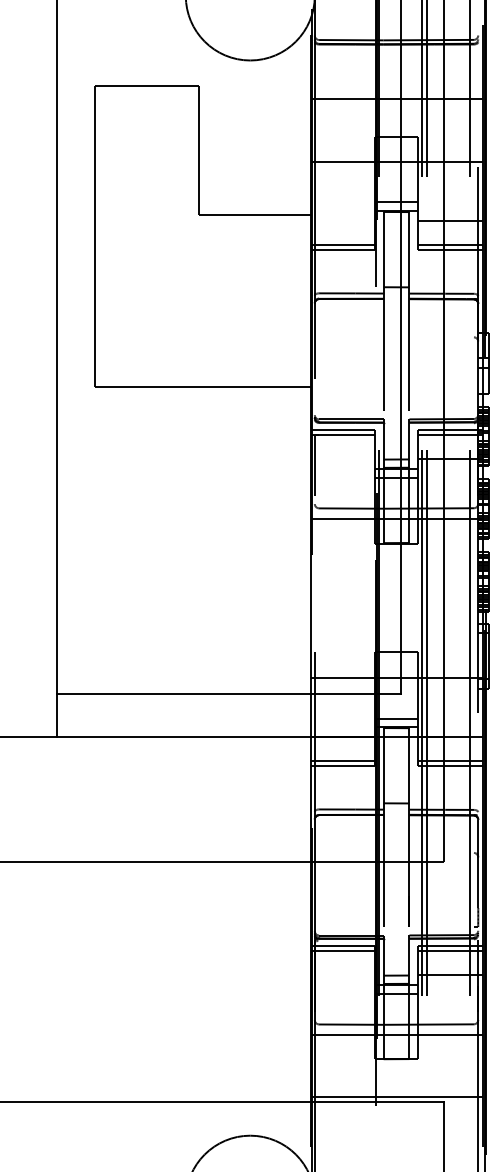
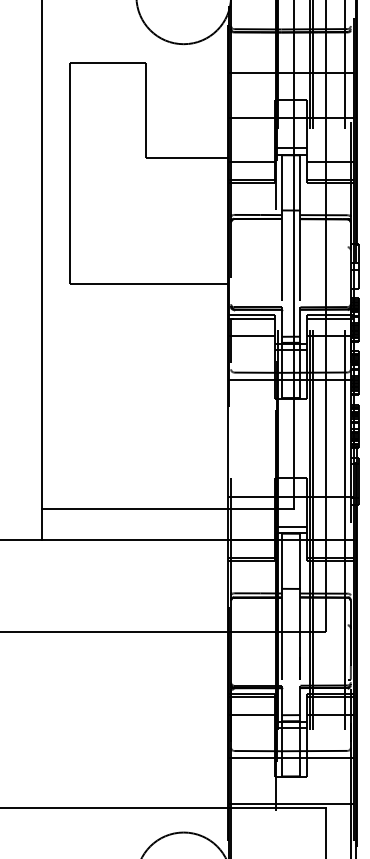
line: (342, 221) -> (251, 162), added
line: (342, 458) -> (251, 336), added
line: (342, 975) -> (251, 715), added

